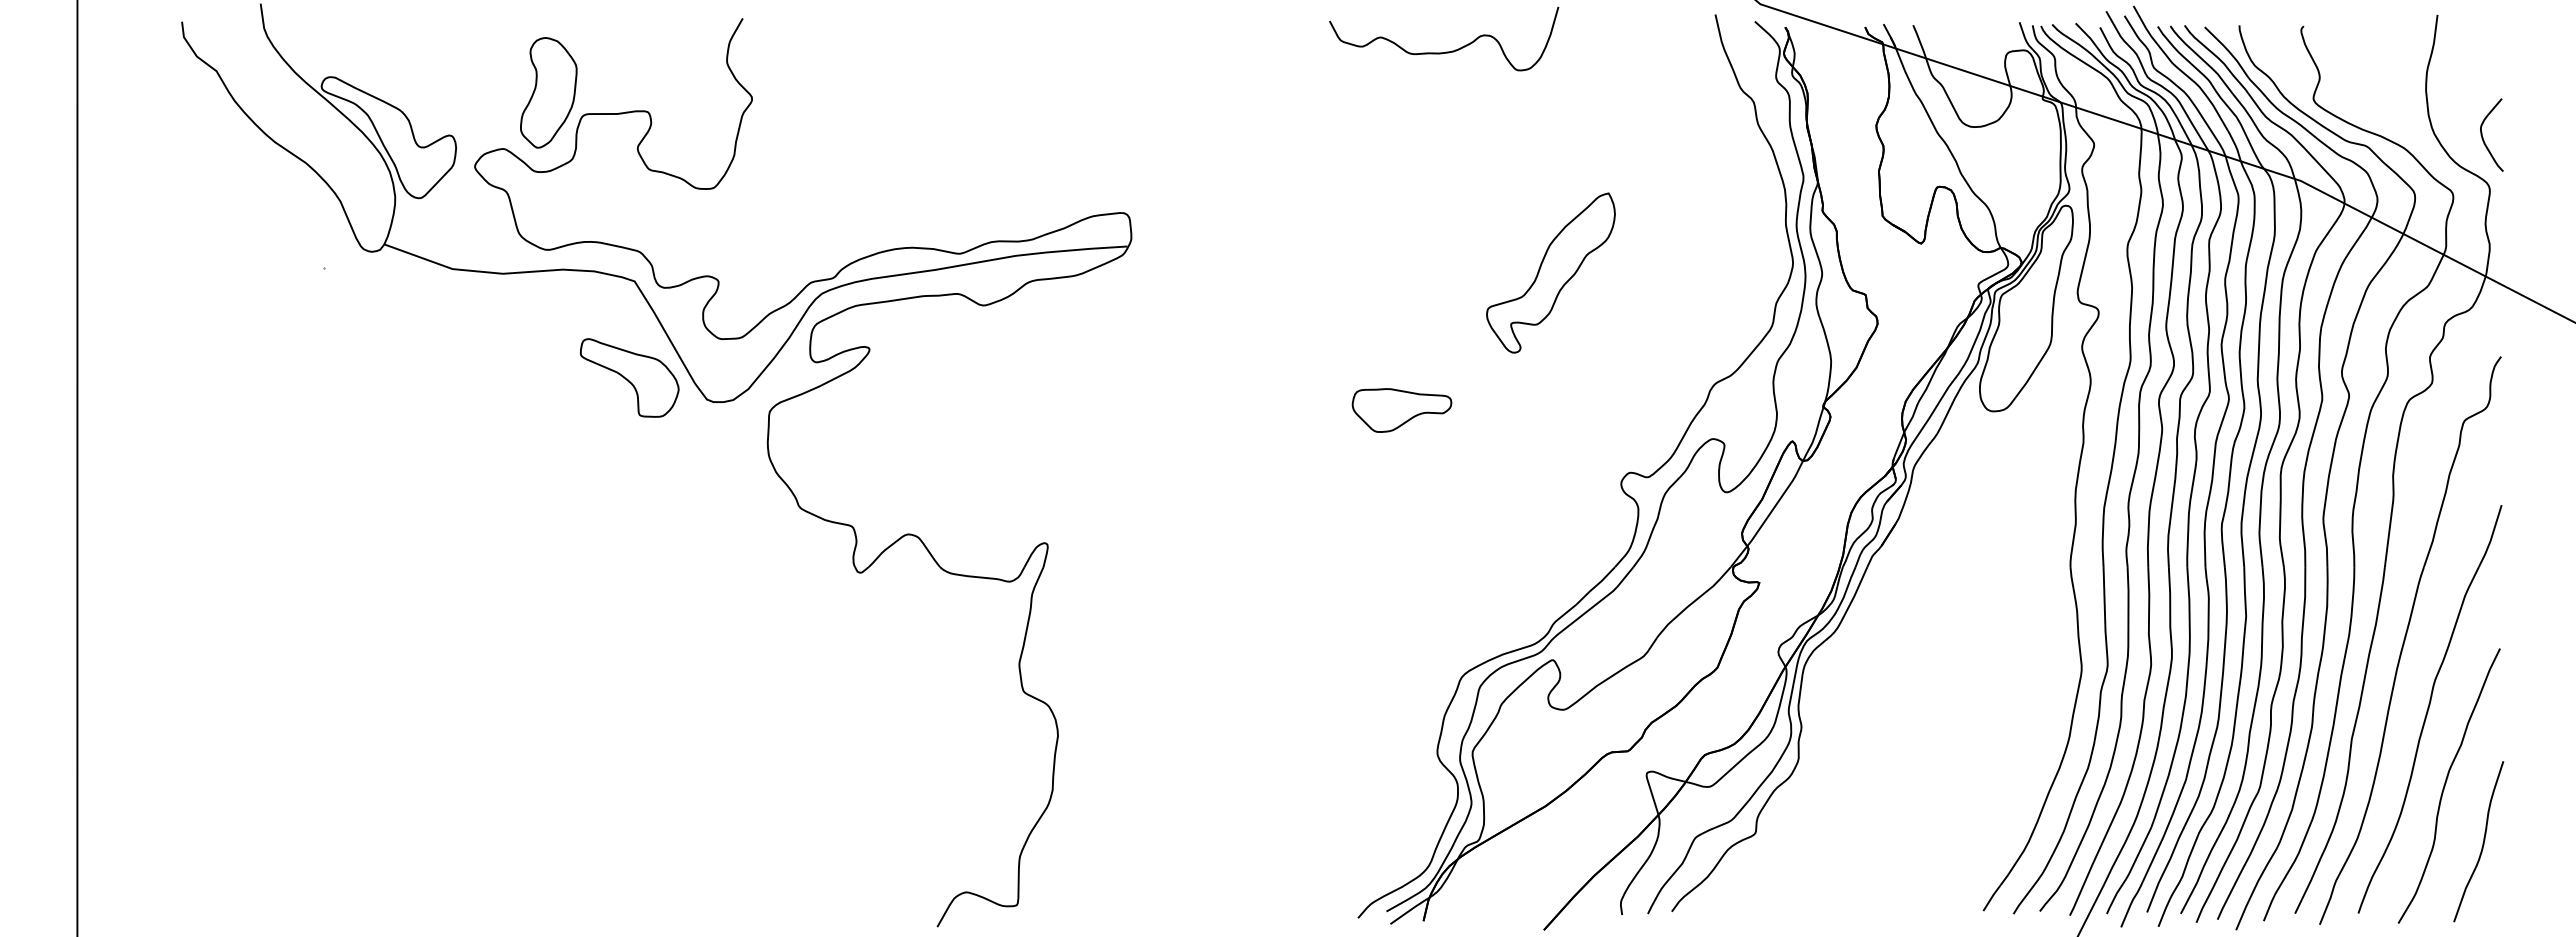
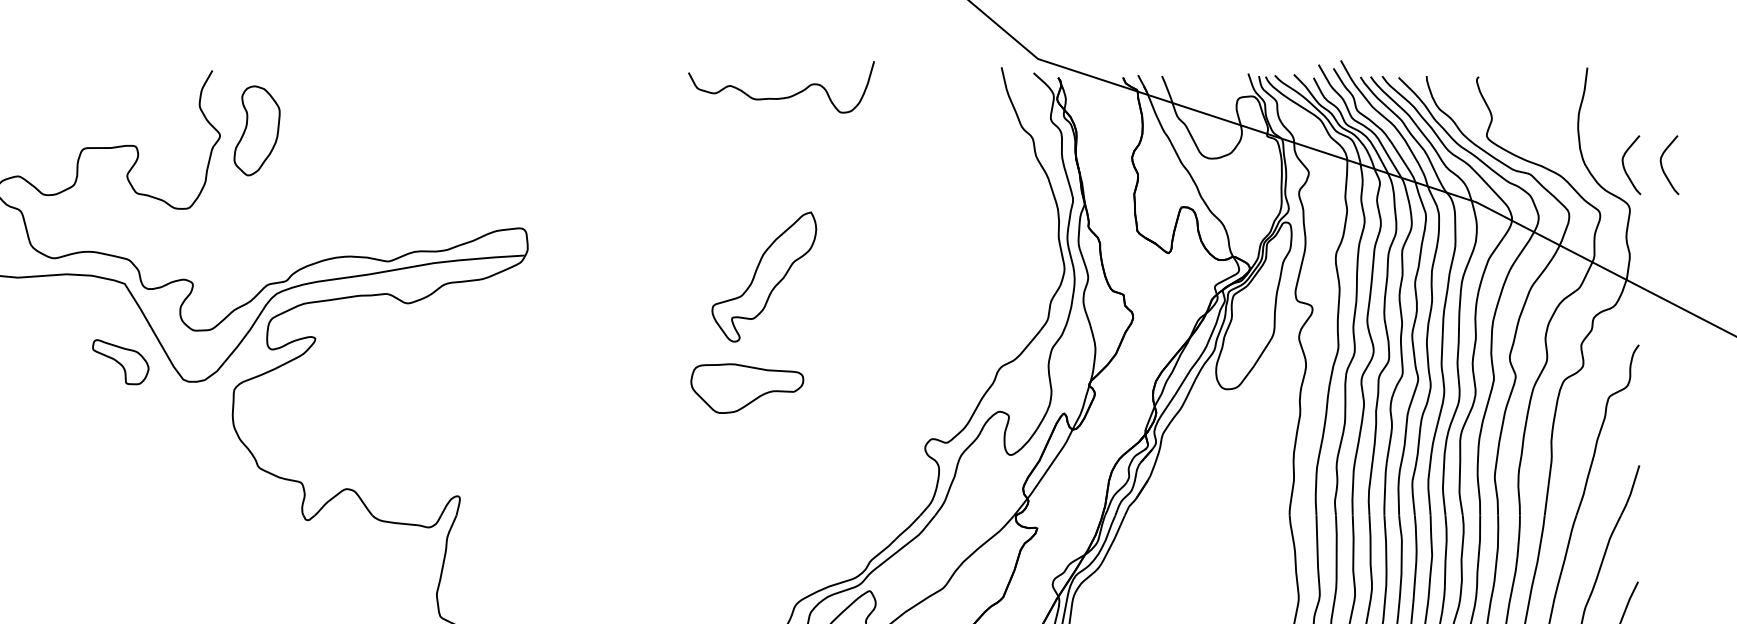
part: (548, 92) -> (256, 130), moved
curve: (2530, 137) -> (1662, 167), added
part: (1550, 272) -> (763, 276), moved
part: (629, 377) -> (120, 361), size x0.7
part: (1401, 410) -> (746, 388), size x1.4

